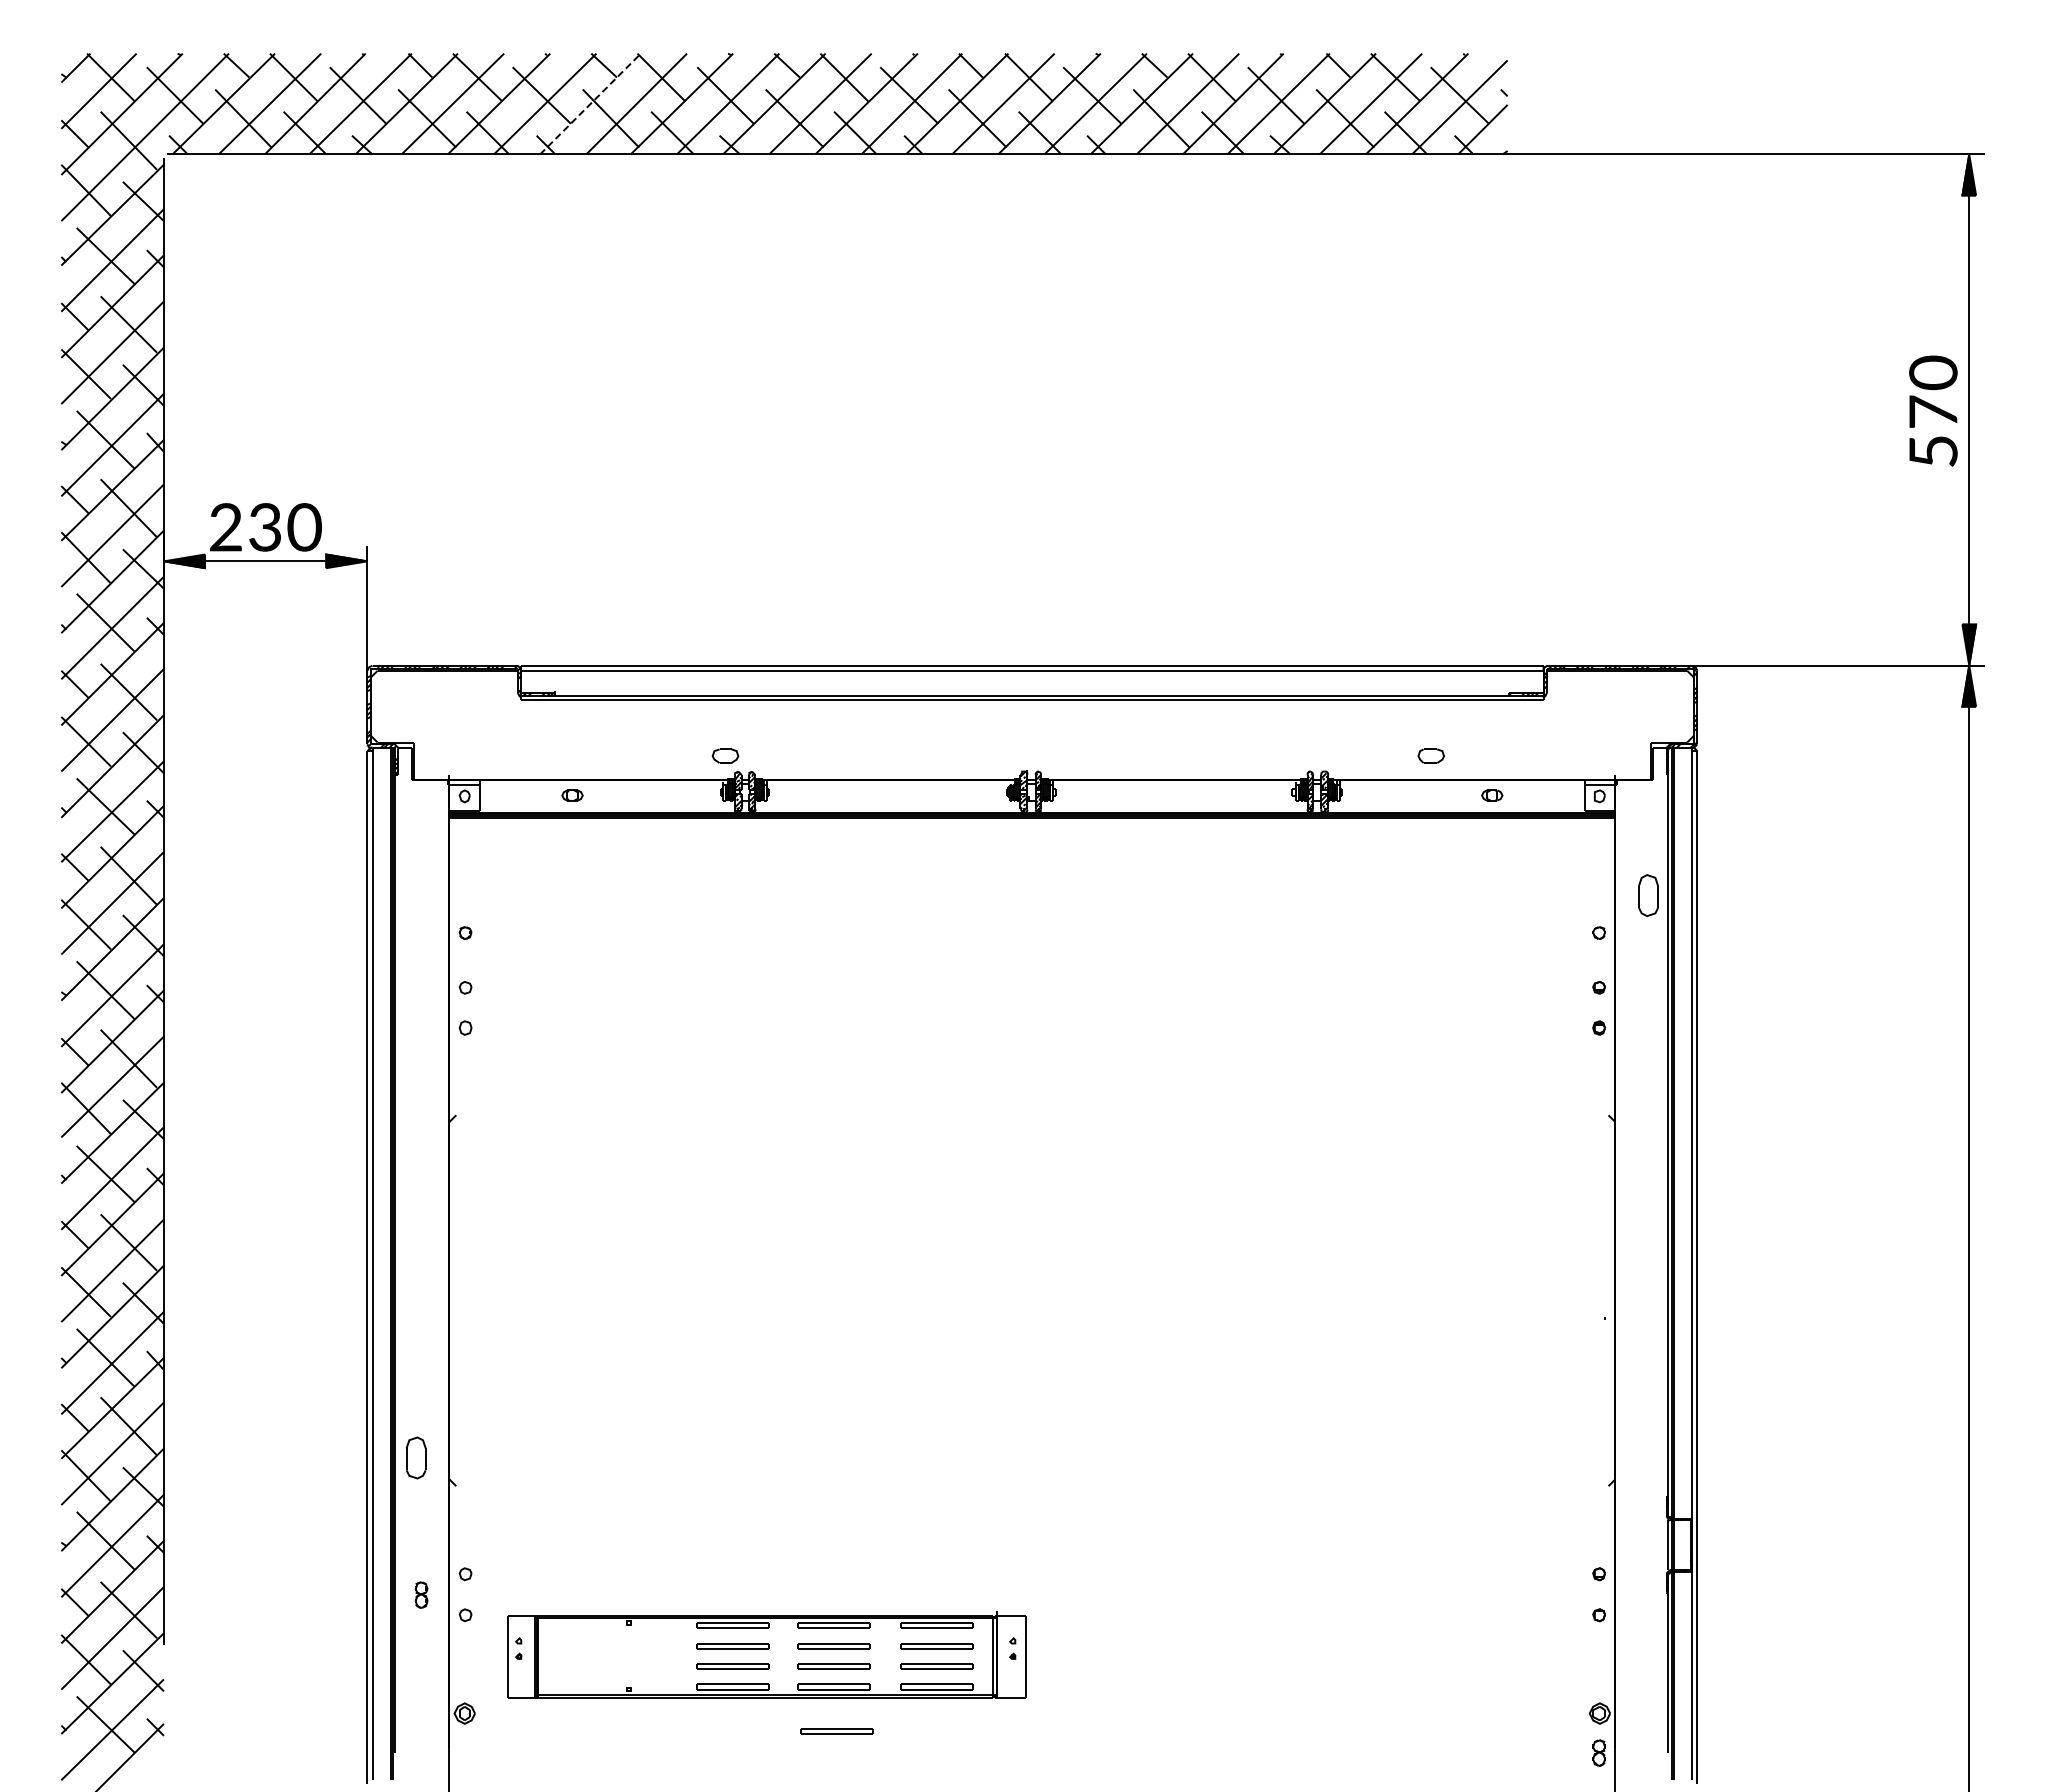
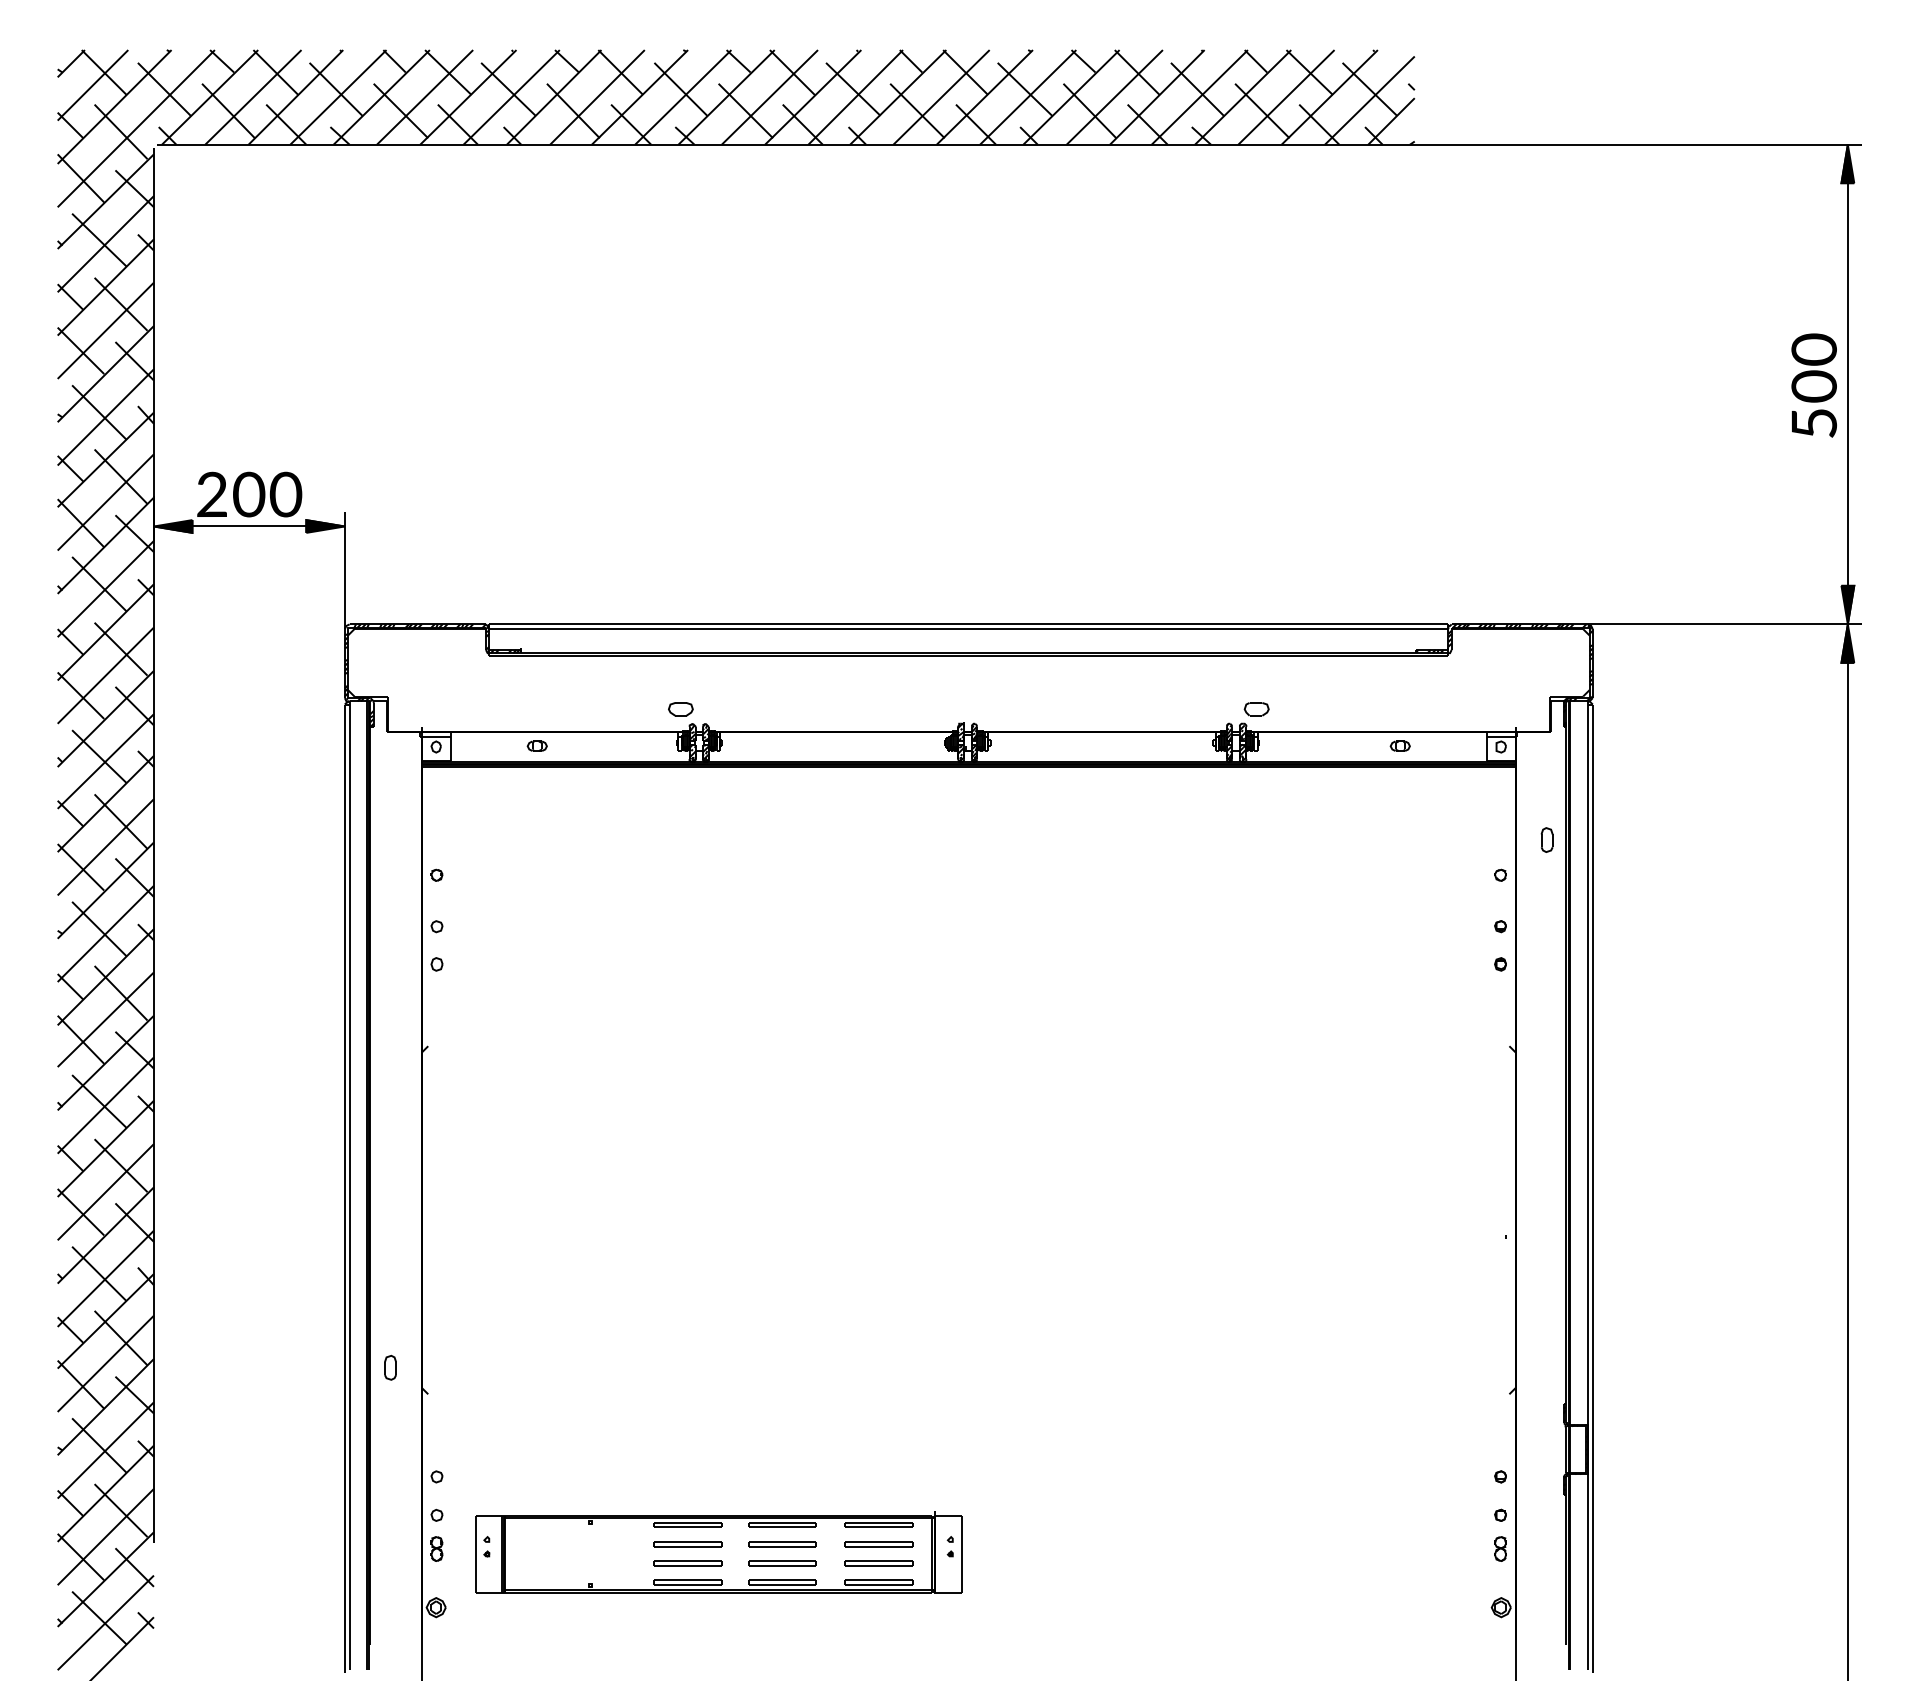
line: (590, 103) -> (554, 96), dashed -> solid
text: (1933, 411) -> (1814, 385), 7 -> 0
text: (265, 527) -> (249, 494), 3 -> 0
part: (1430, 755) -> (1256, 708), moved
part: (1648, 895) -> (1546, 840), size x0.62
part: (415, 1457) -> (389, 1367), size x0.62
part: (421, 1594) -> (436, 1548), moved
part: (836, 1731) -> (785, 1624), removed
part: (1598, 1752) -> (1499, 1548), moved

